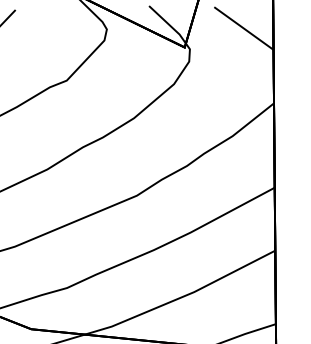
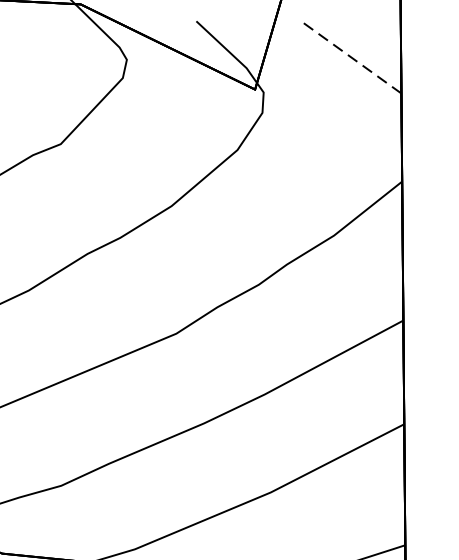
line: (243, 28) -> (351, 58), solid -> dashed

